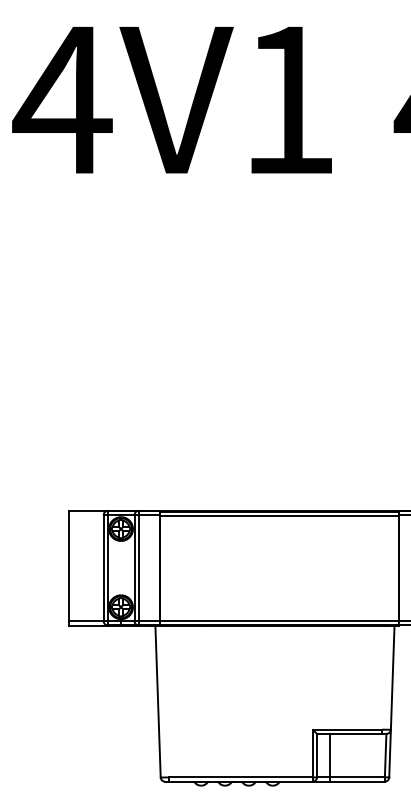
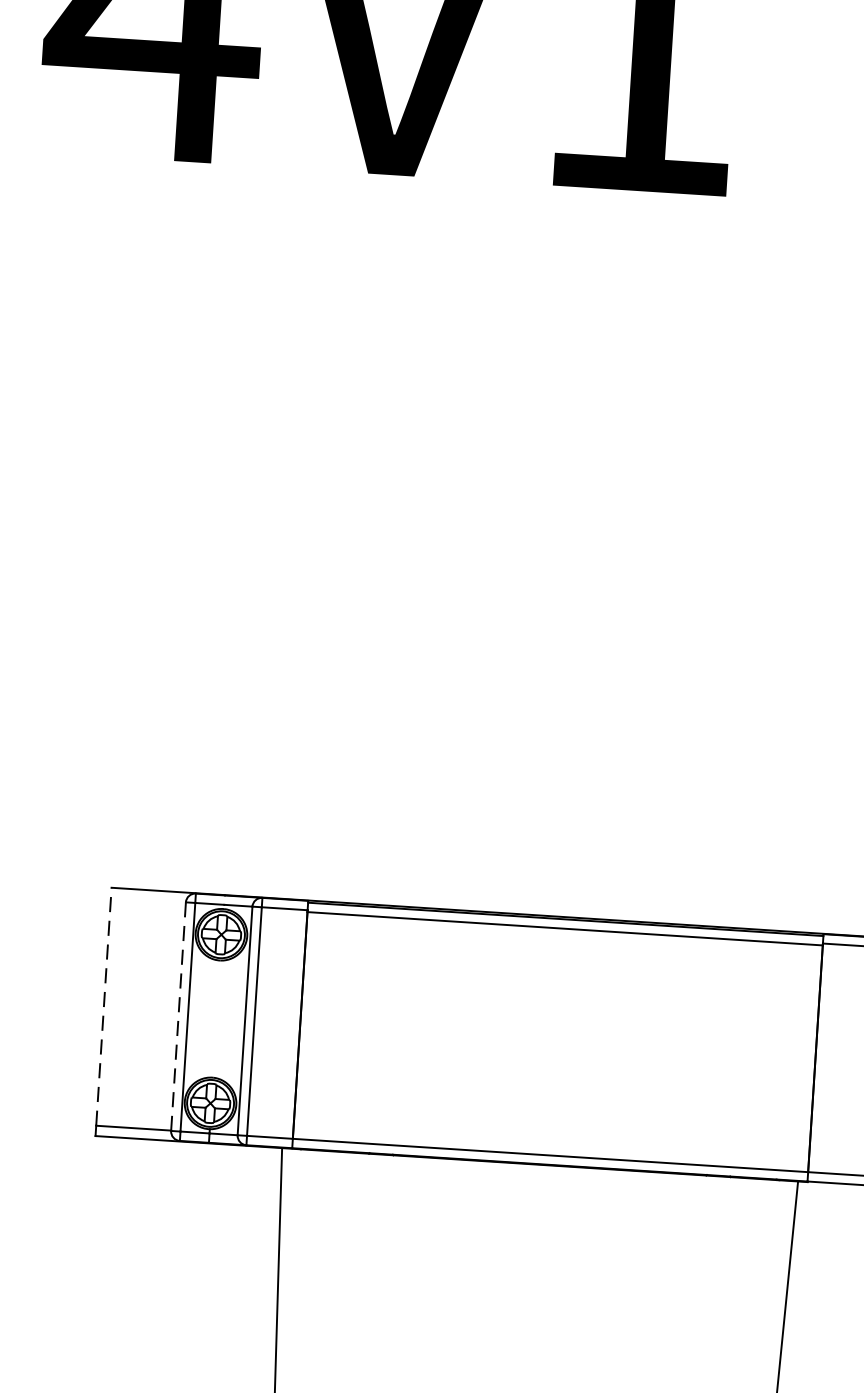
line: (68, 565) -> (102, 1005), solid -> dashed
line: (103, 568) -> (178, 1017), solid -> dashed

